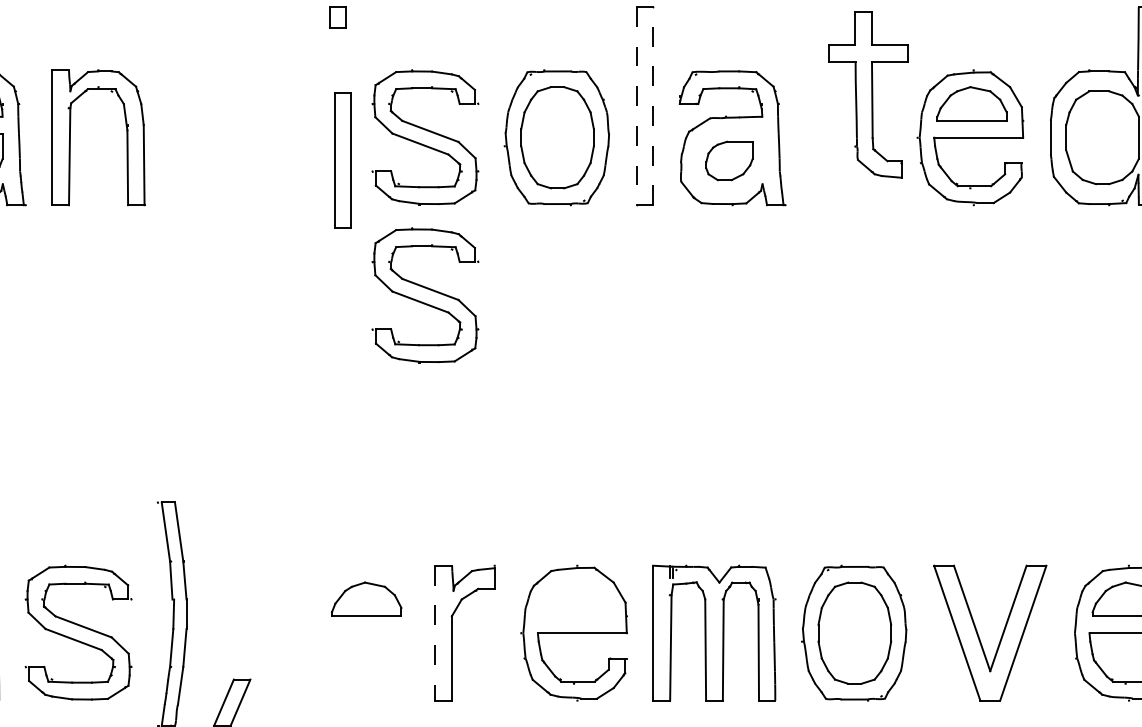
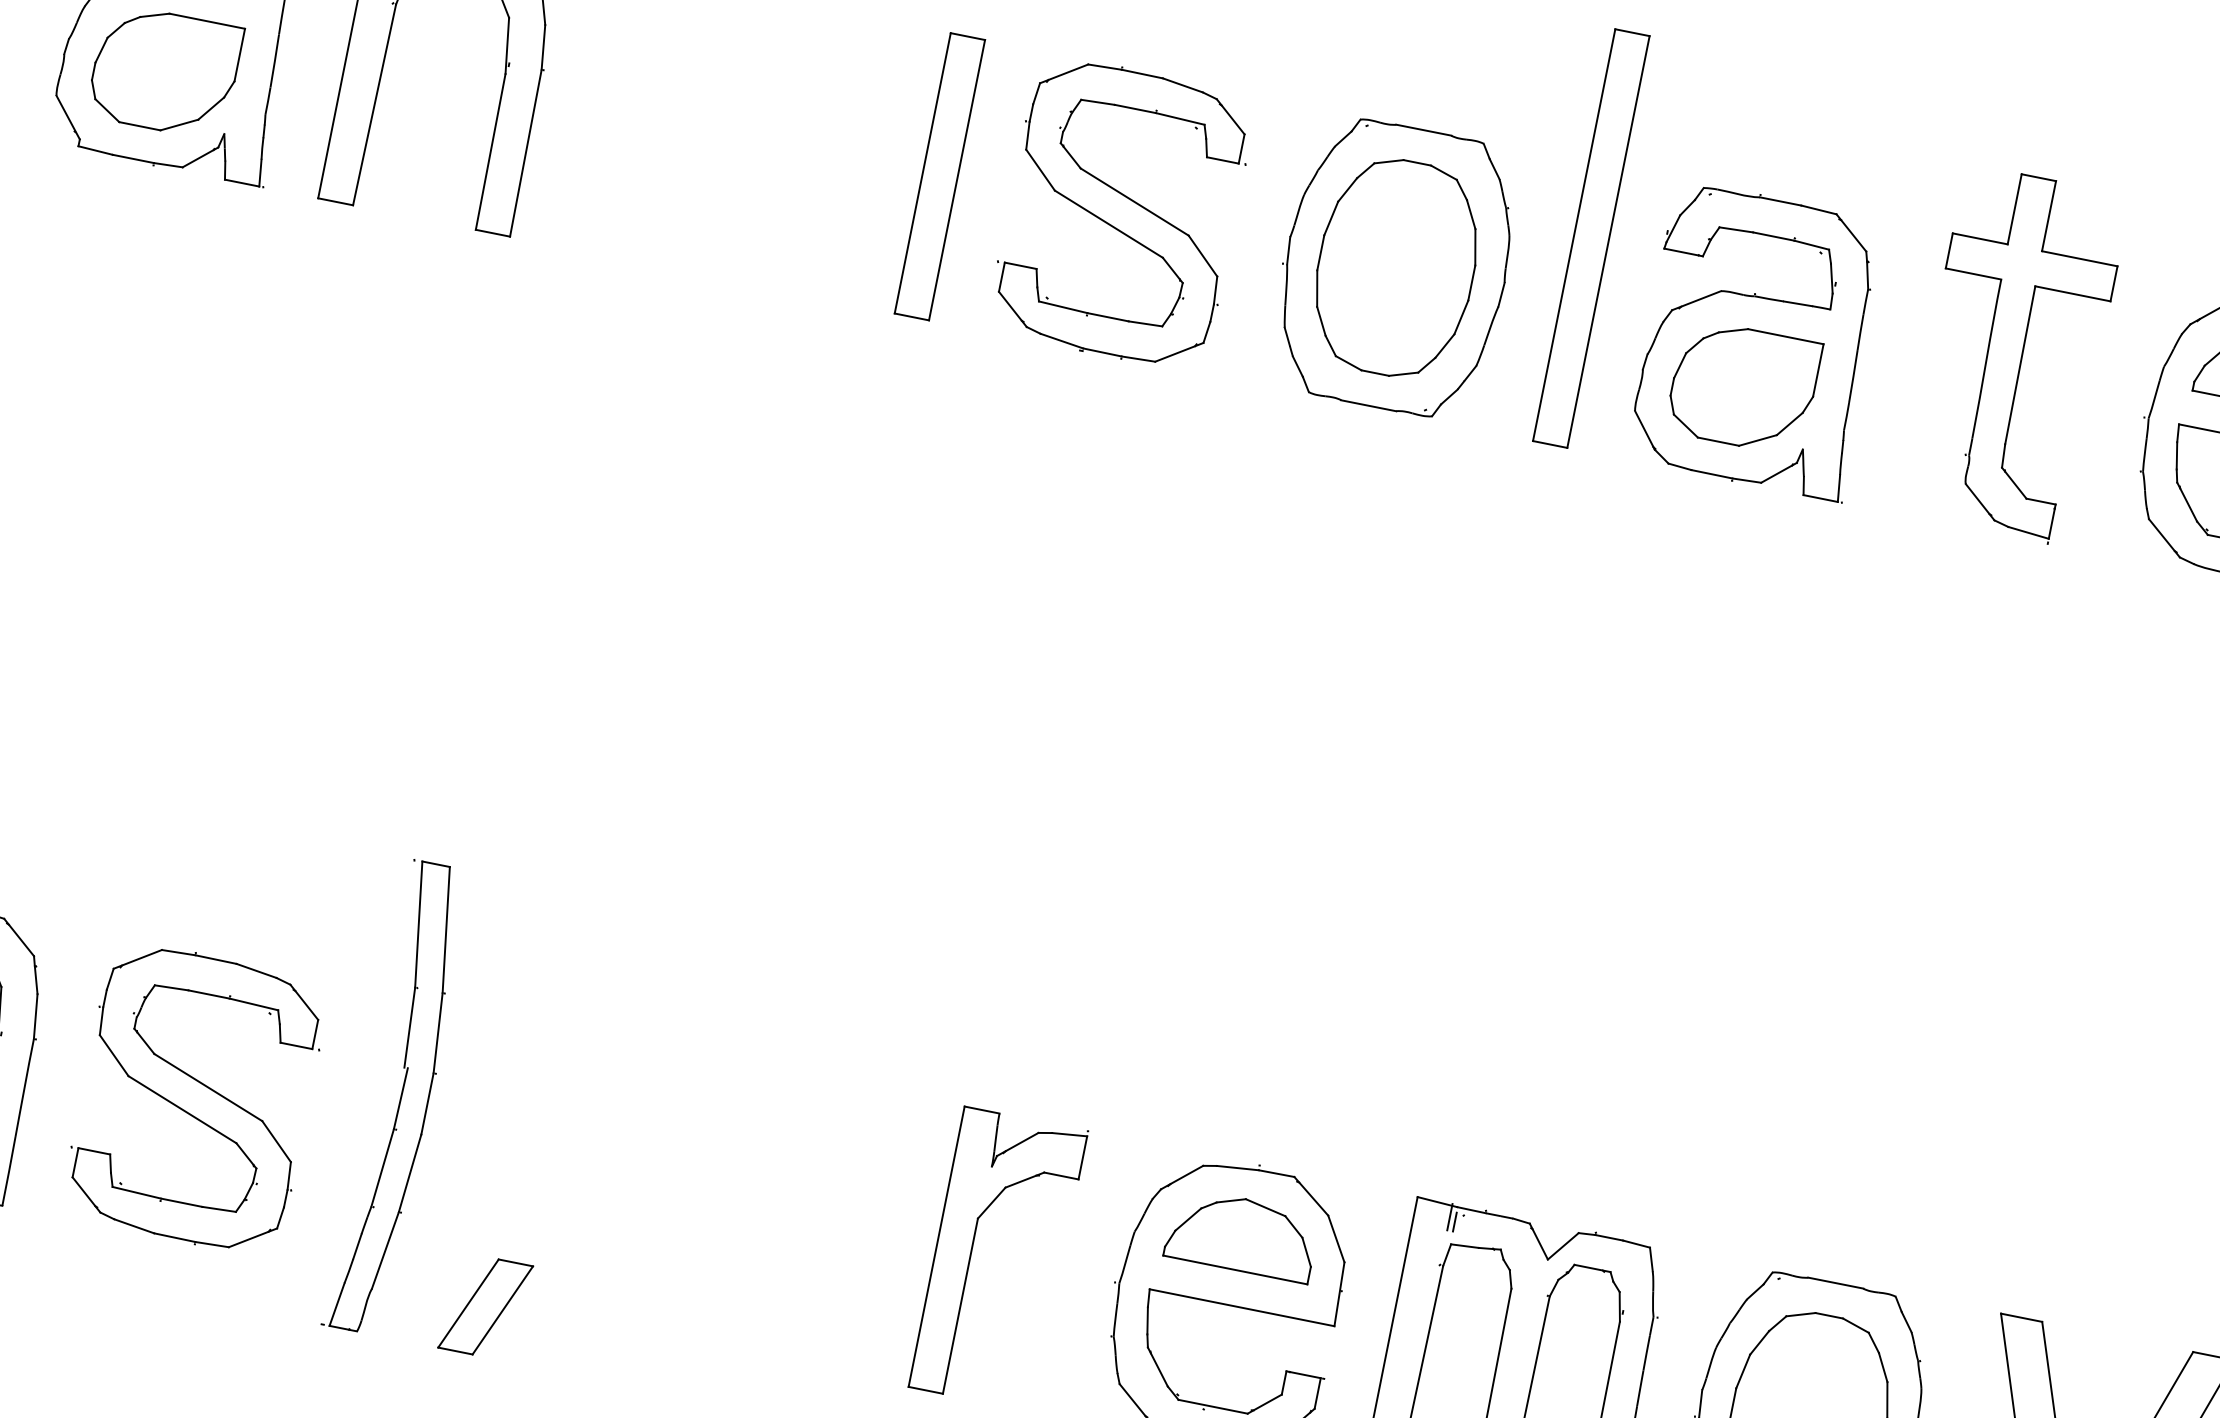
part: (868, 94) -> (2014, 352), moved
line: (653, 105) -> (1609, 240), dashed -> solid
line: (636, 106) -> (1573, 235), dashed -> solid
part: (342, 160) -> (939, 176), moved
part: (729, 160) -> (1744, 386), size x1.43
part: (425, 295) -> (1056, 540), removed
part: (366, 598) -> (1242, 1232), moved
line: (435, 633) -> (936, 1247), dashed -> solid

